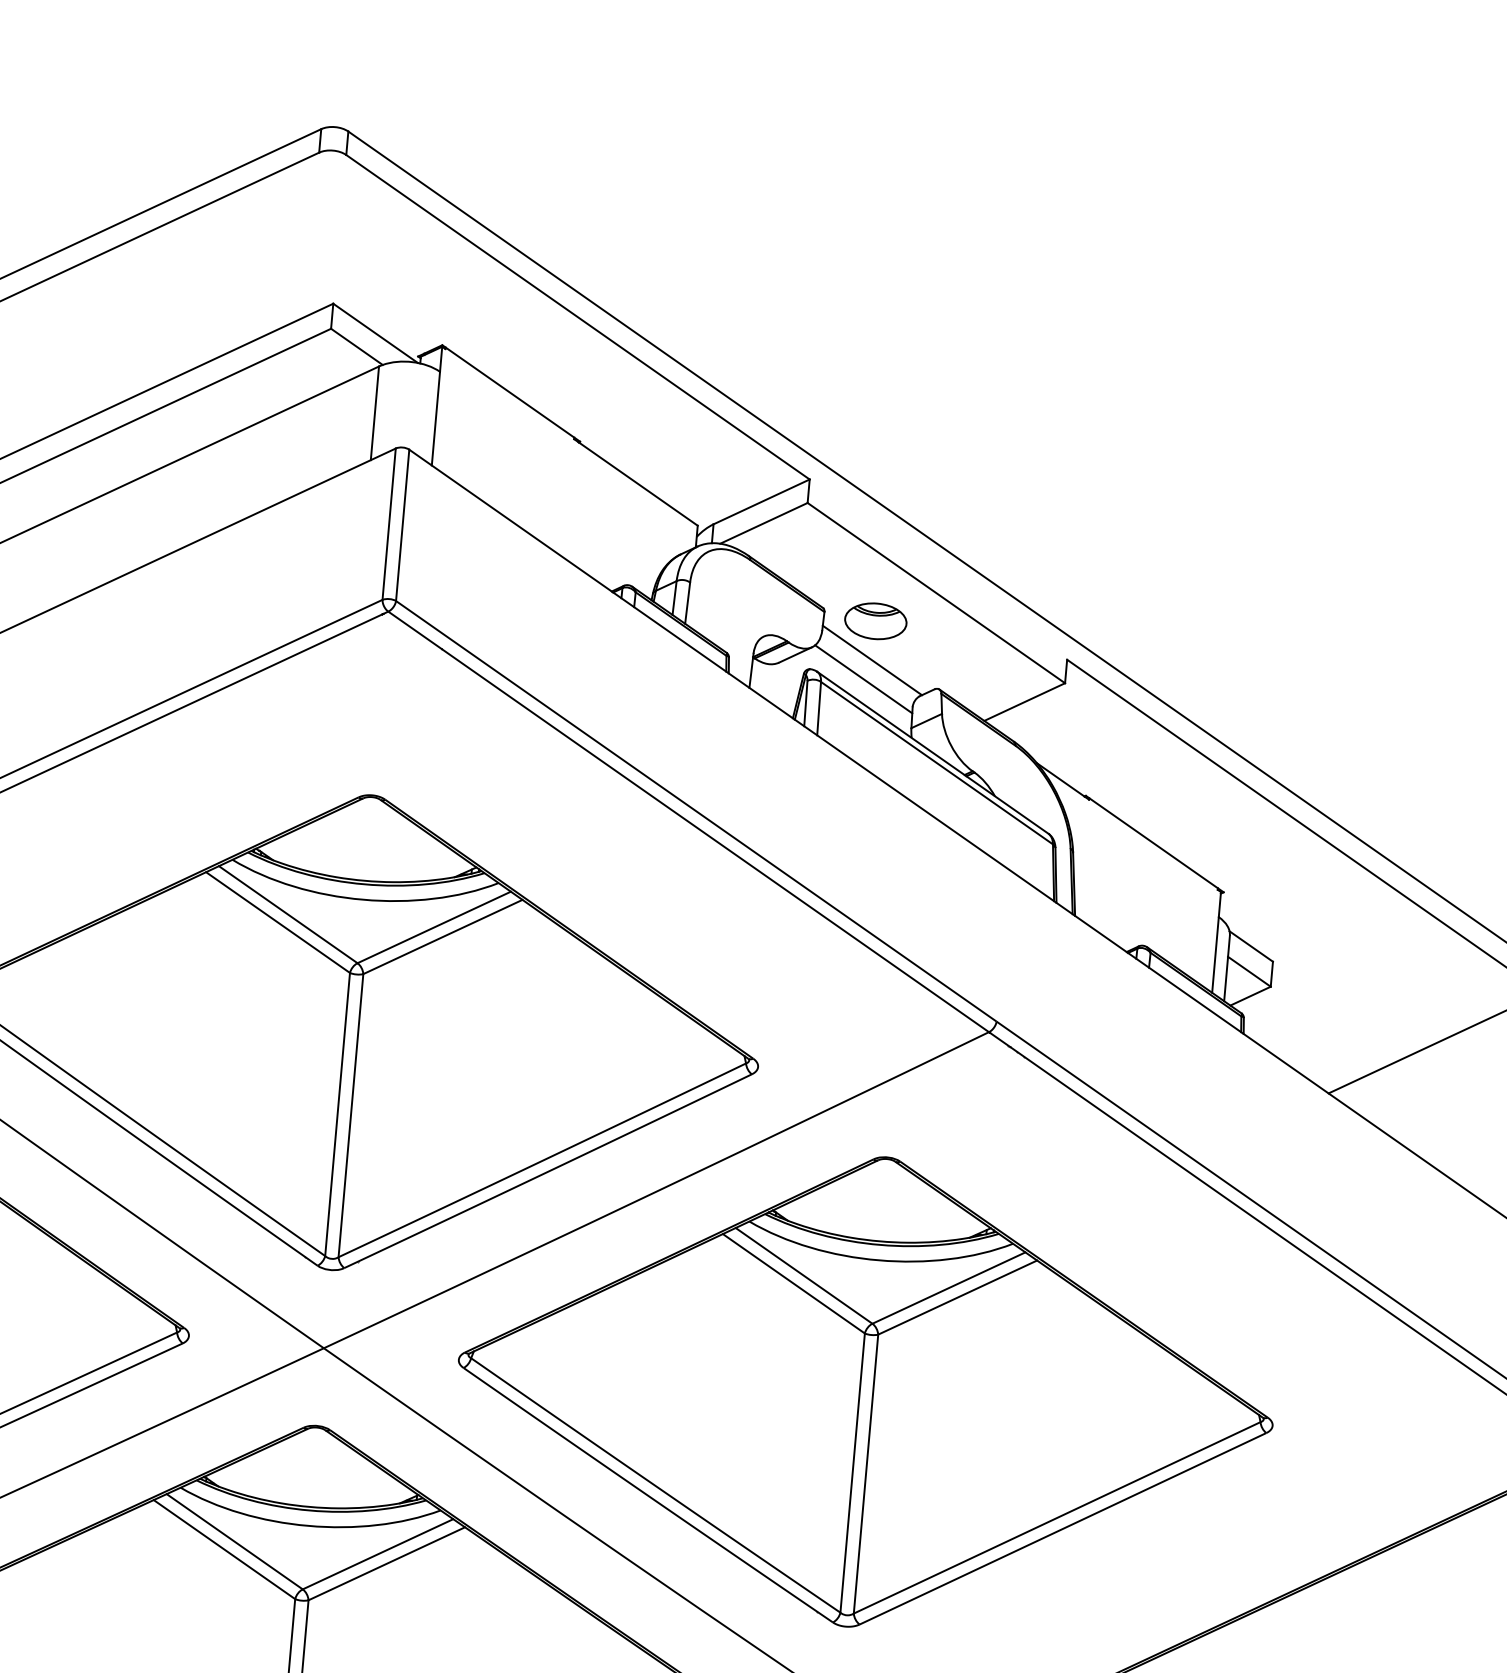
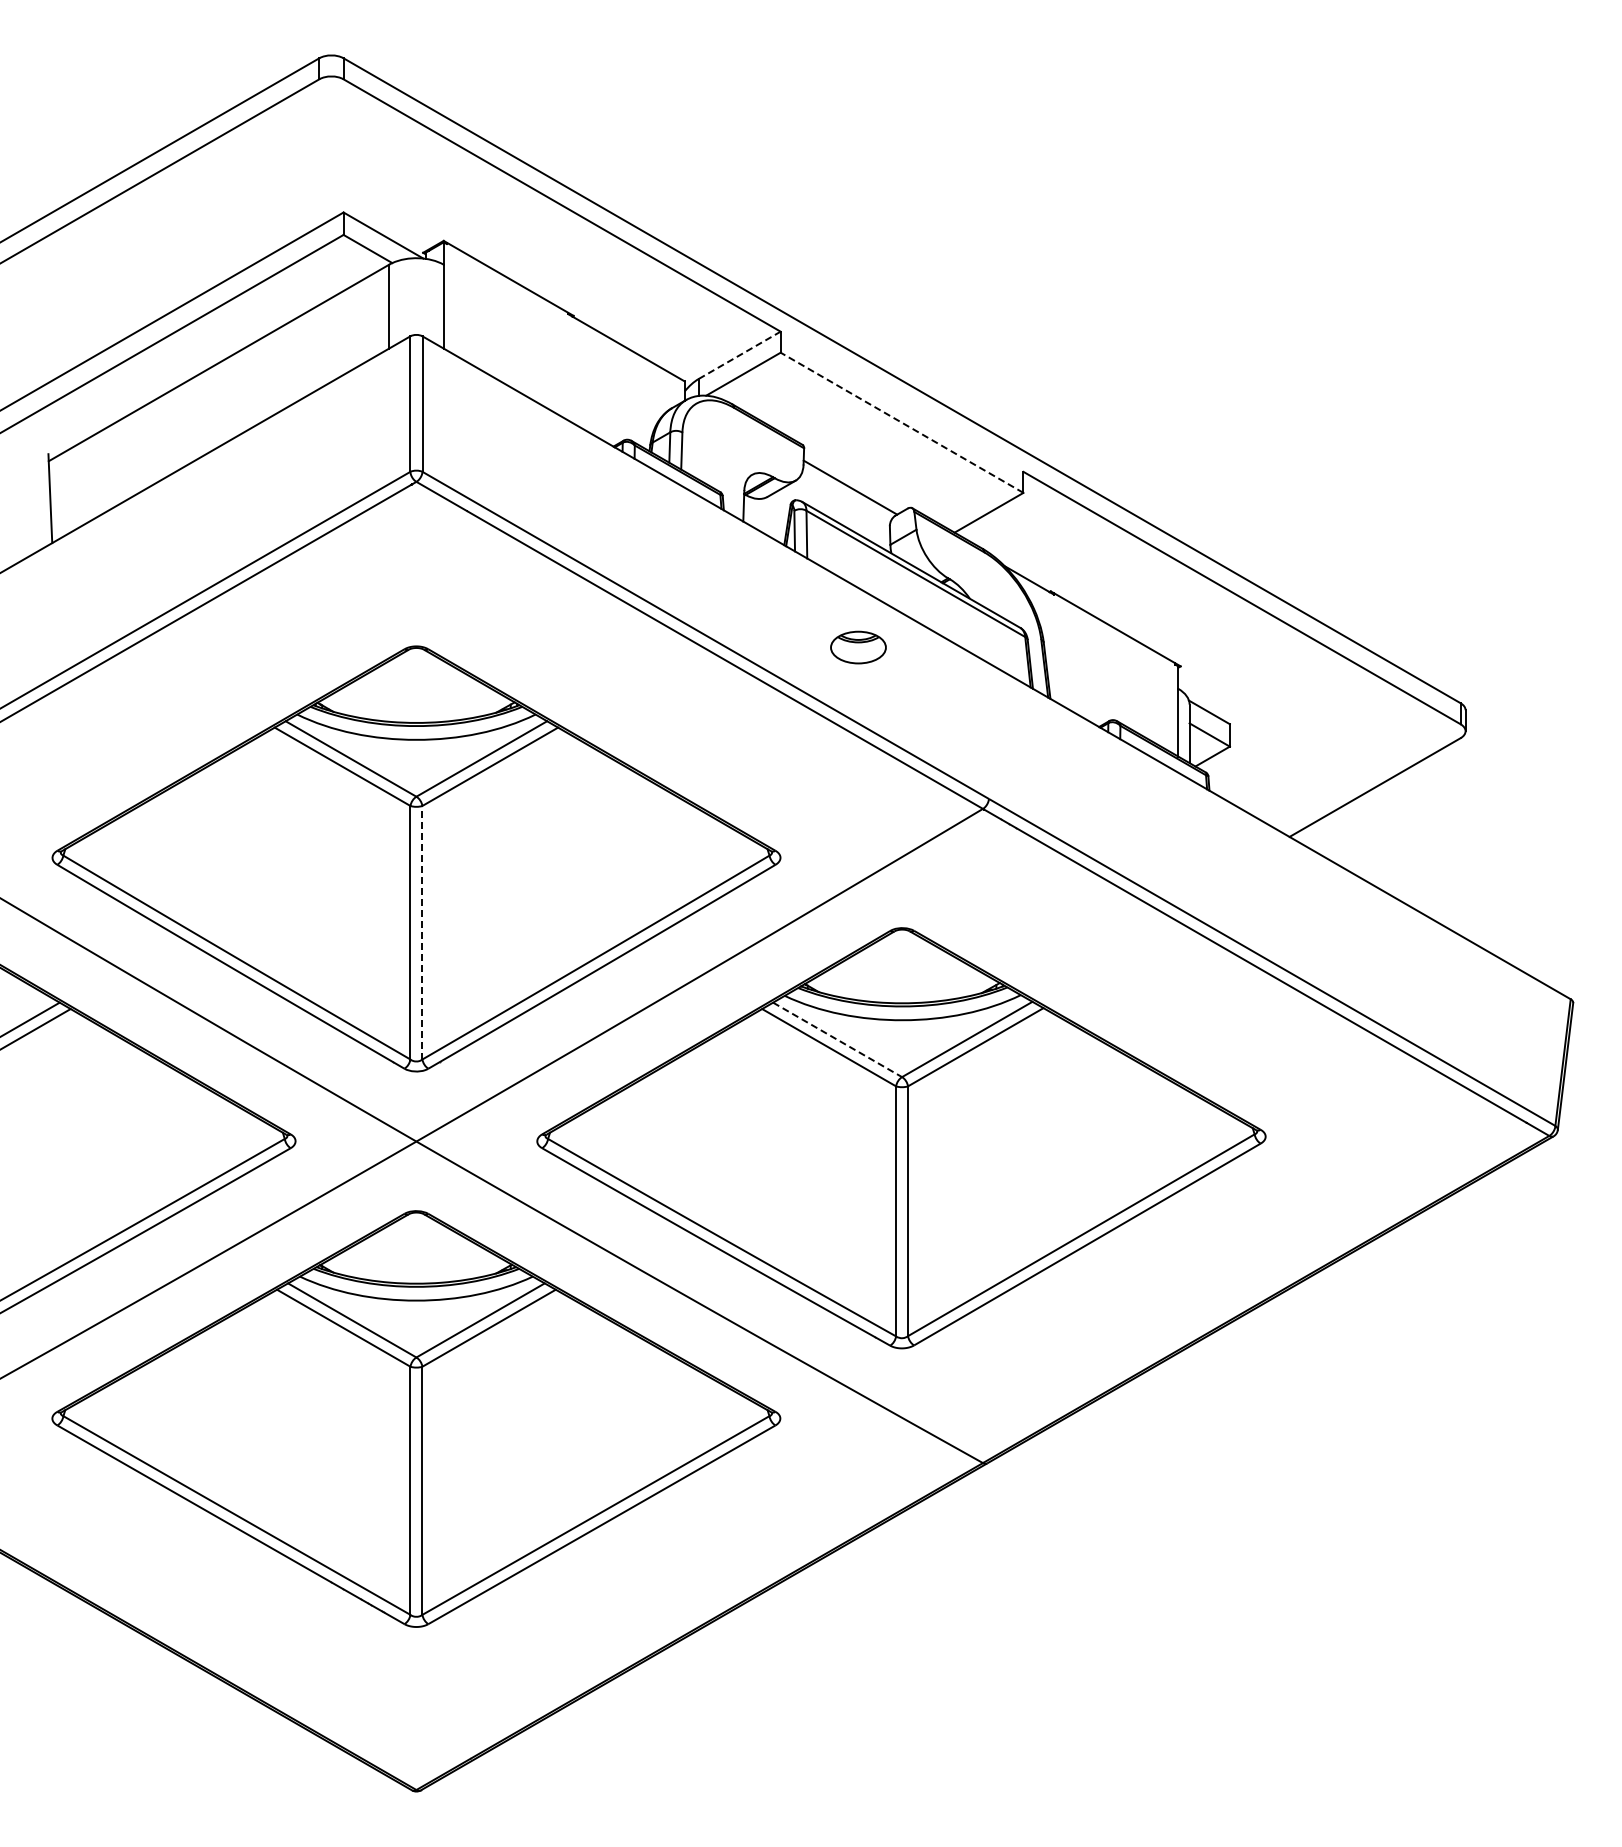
line: (762, 502) -> (740, 355), solid -> dashed
line: (935, 592) -> (901, 422), solid -> dashed
part: (875, 621) -> (858, 647), moved
line: (864, 678) -> (844, 504), removed
line: (351, 1115) -> (422, 932), solid -> dashed
line: (805, 1276) -> (838, 1040), solid -> dashed

